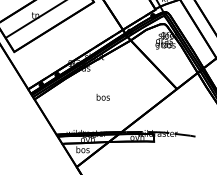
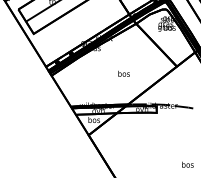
text: (102, 96) -> (123, 73), moved

